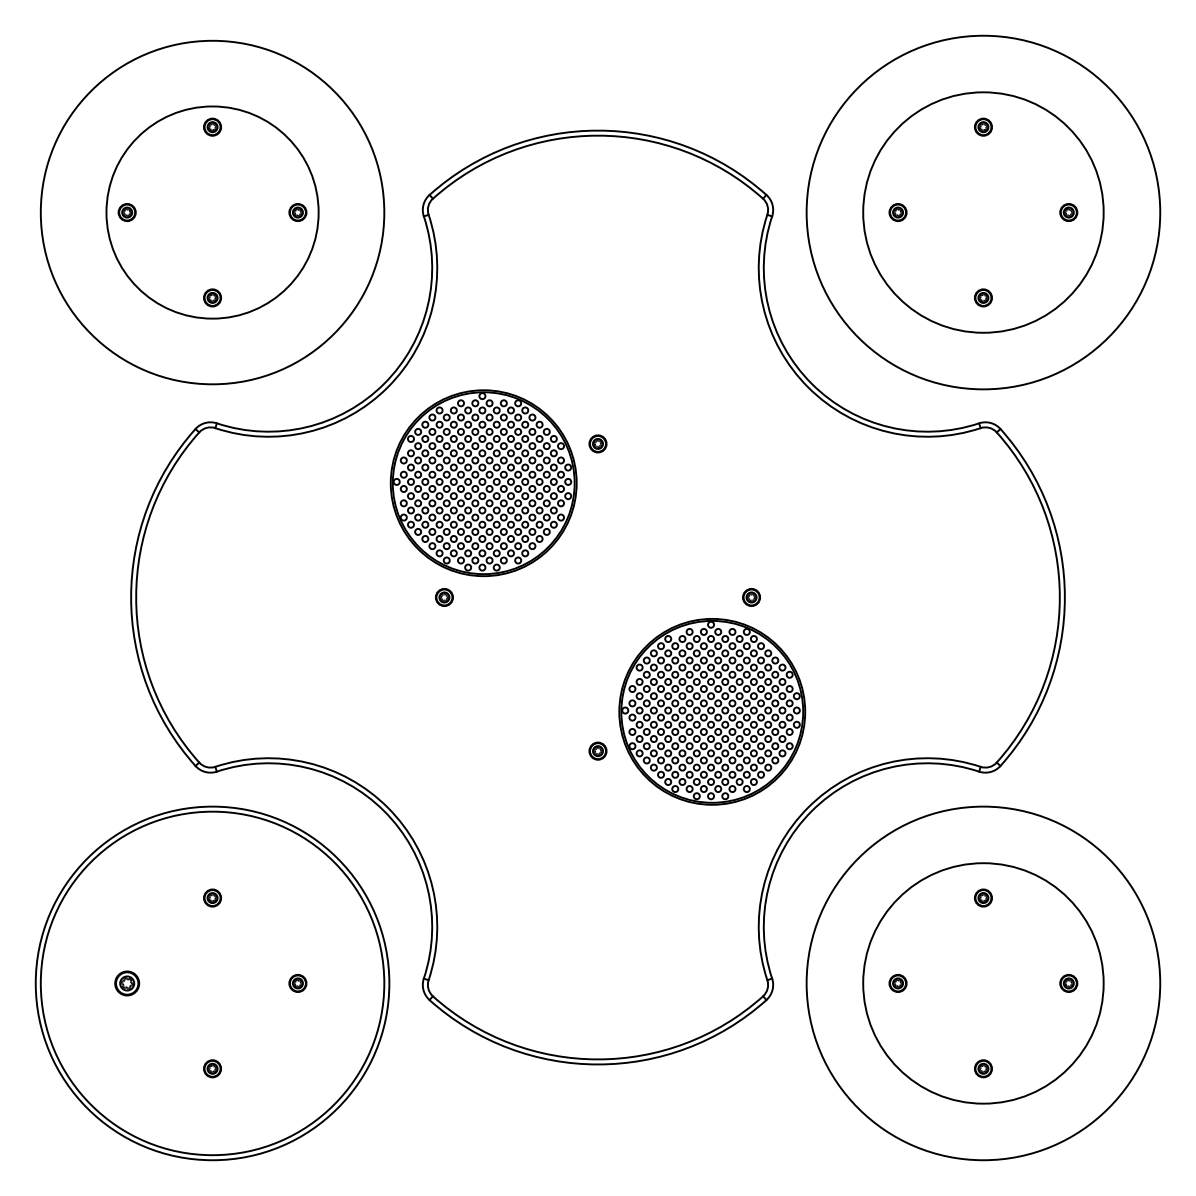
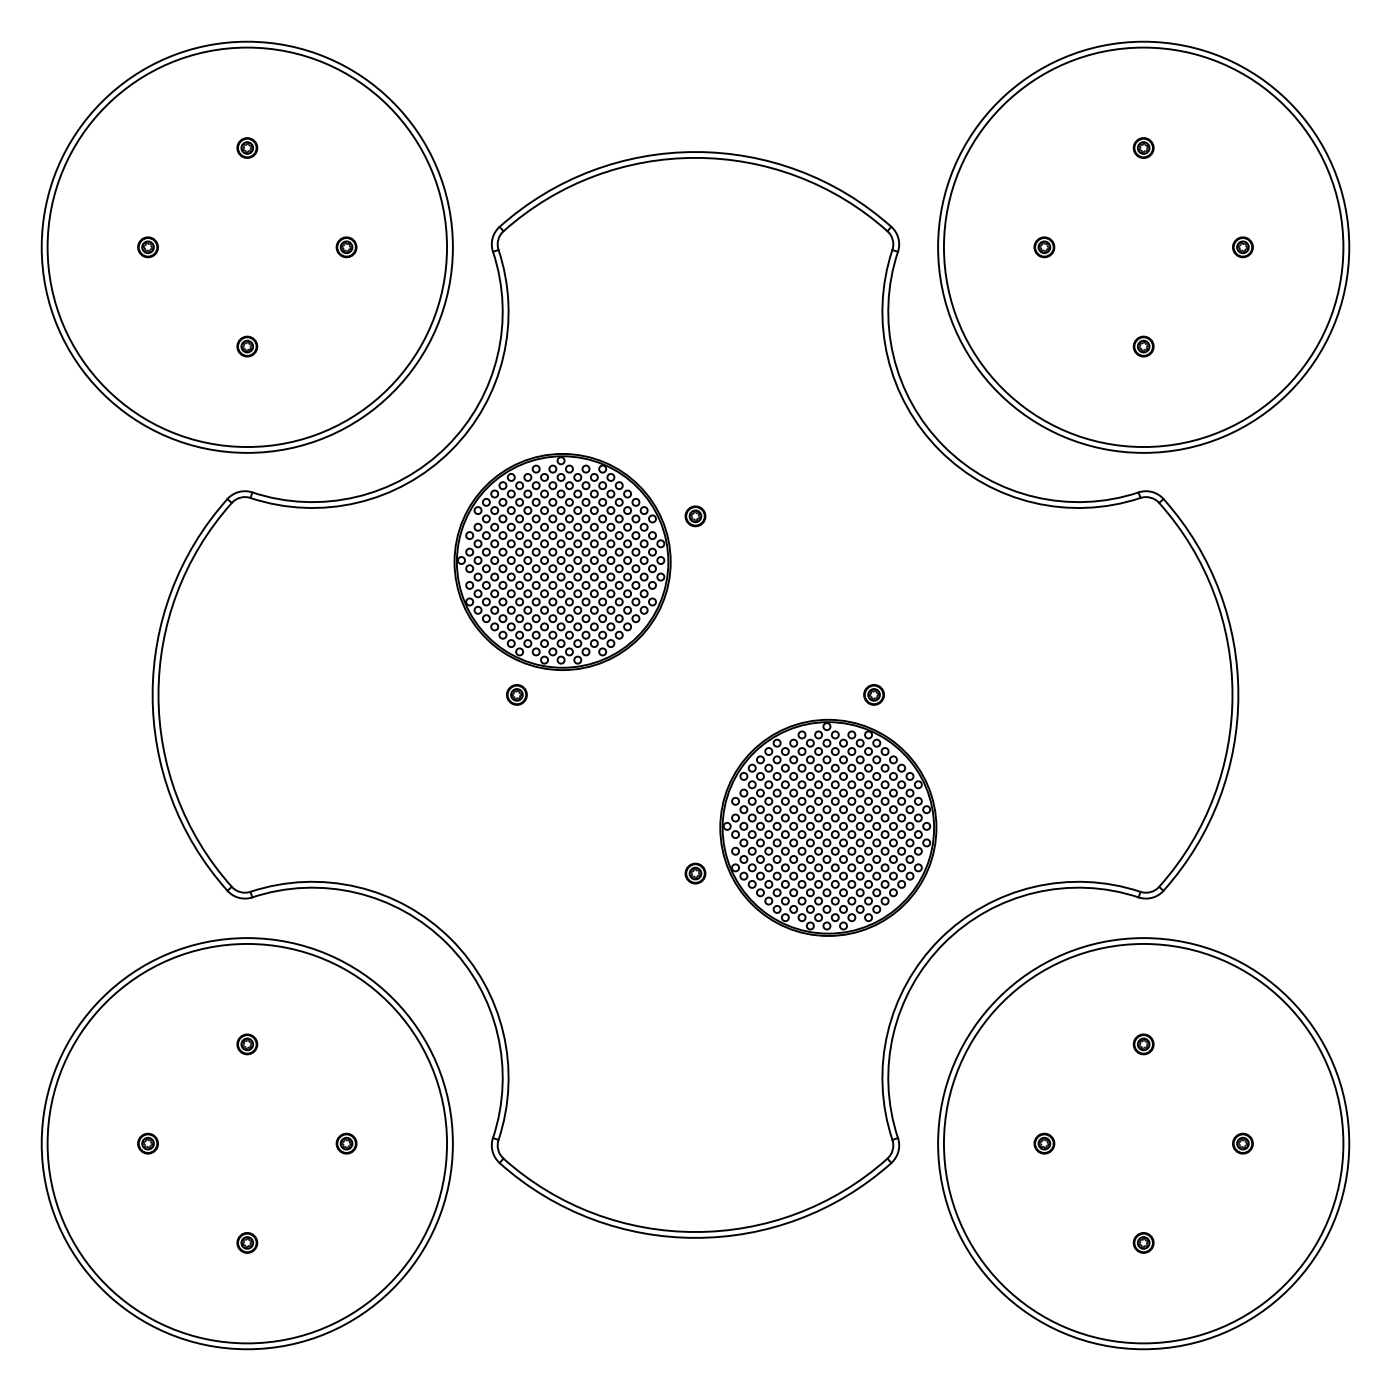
circle: (211, 211) -> (246, 246), size x1.67
circle: (983, 212) -> (1143, 247), size x1.43
part: (126, 983) -> (147, 1143), size x0.71
circle: (983, 983) -> (1143, 1143), size x1.43

